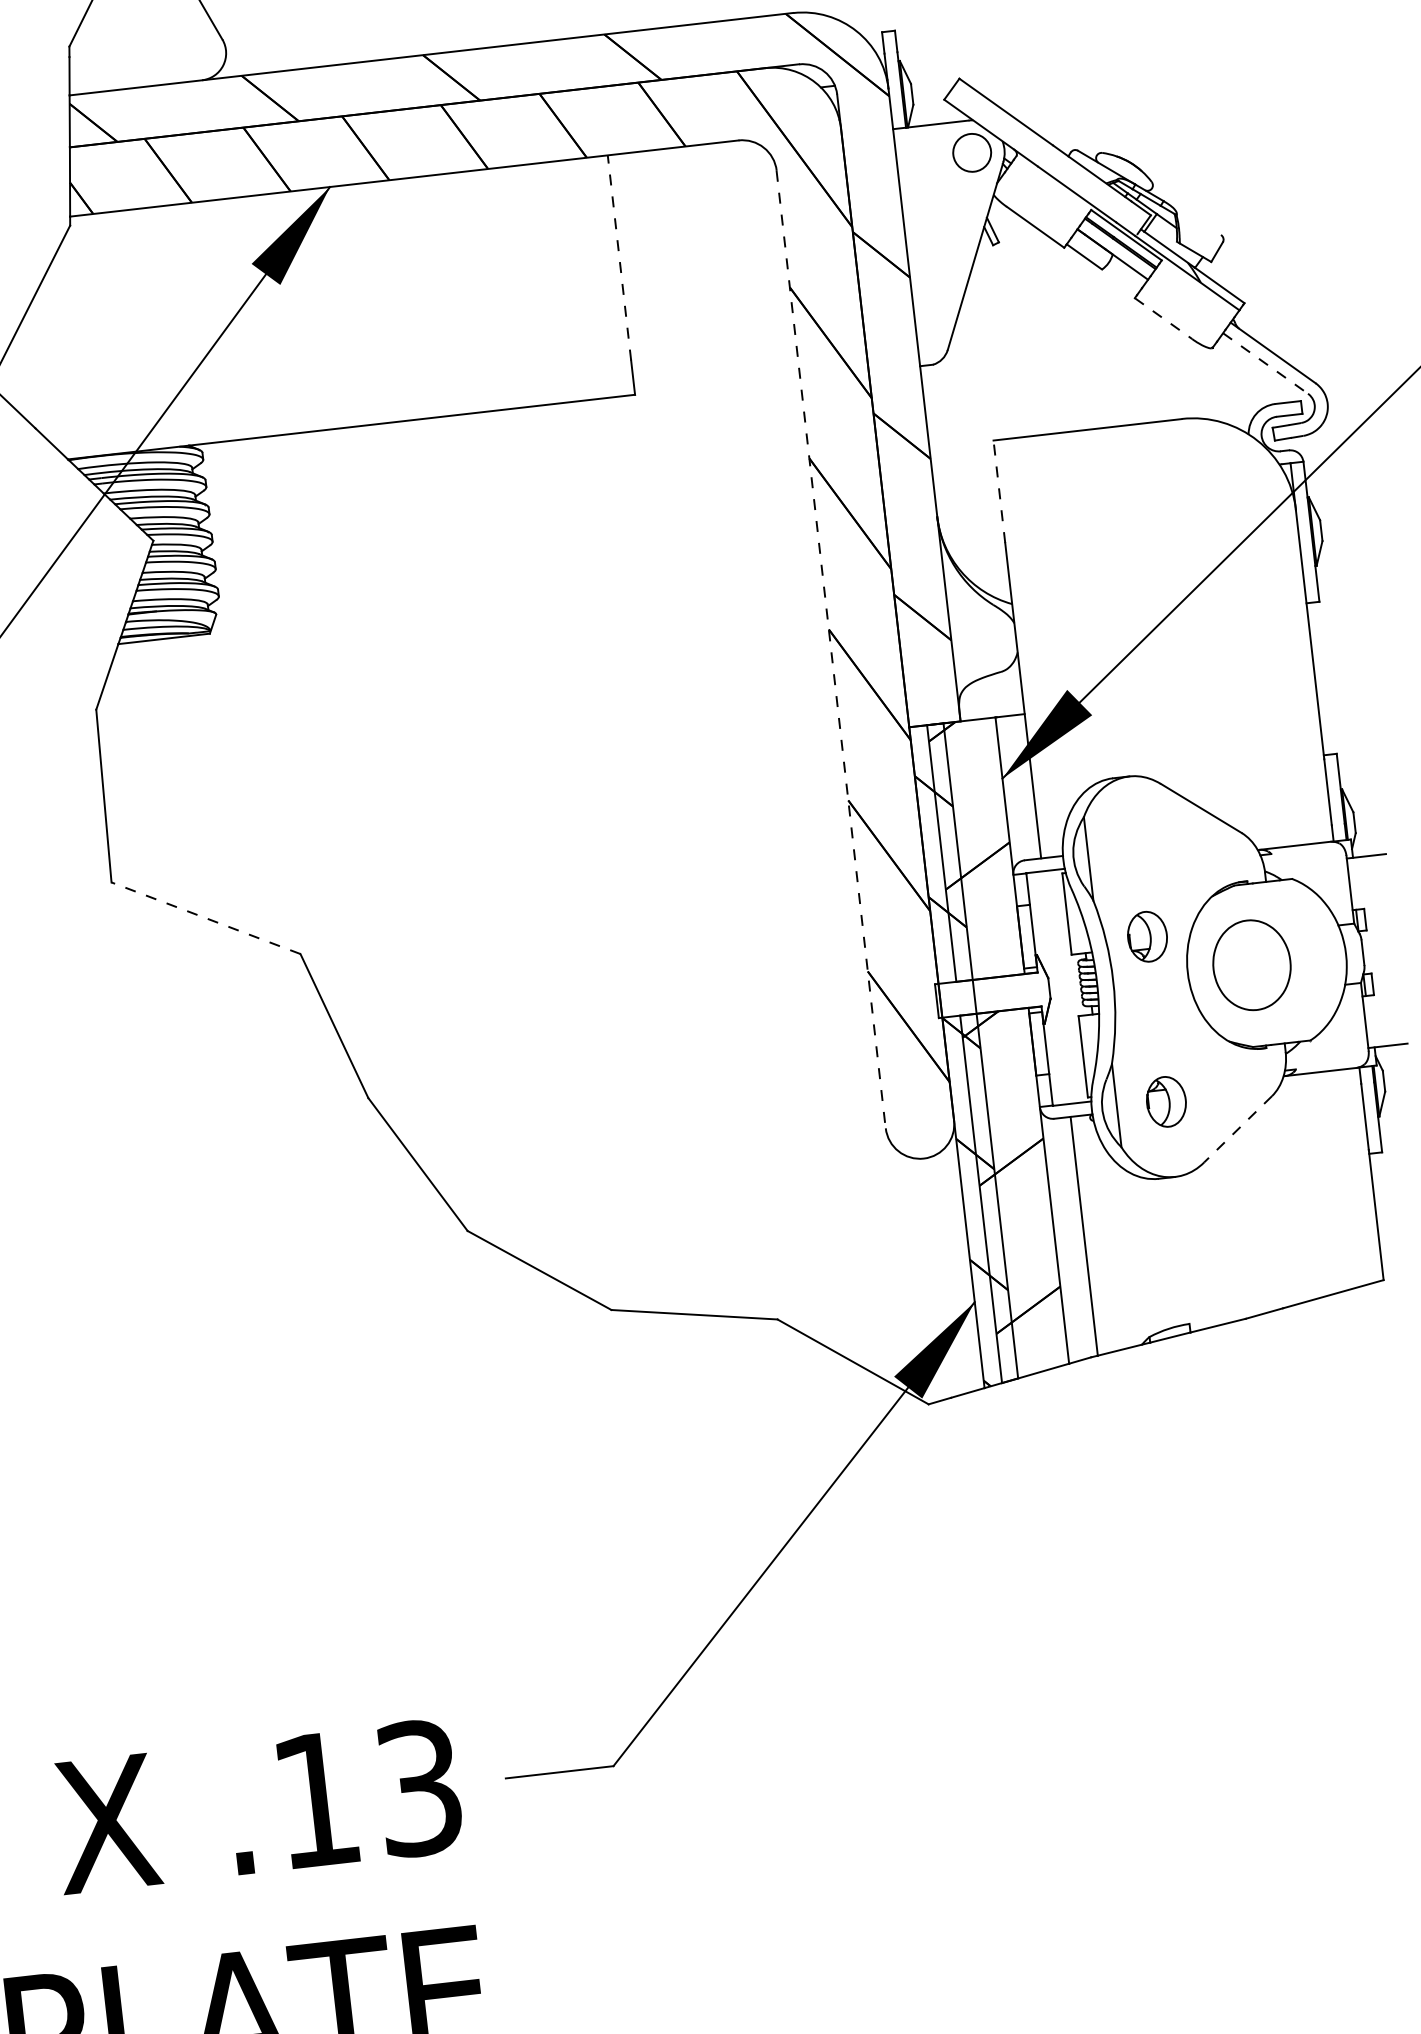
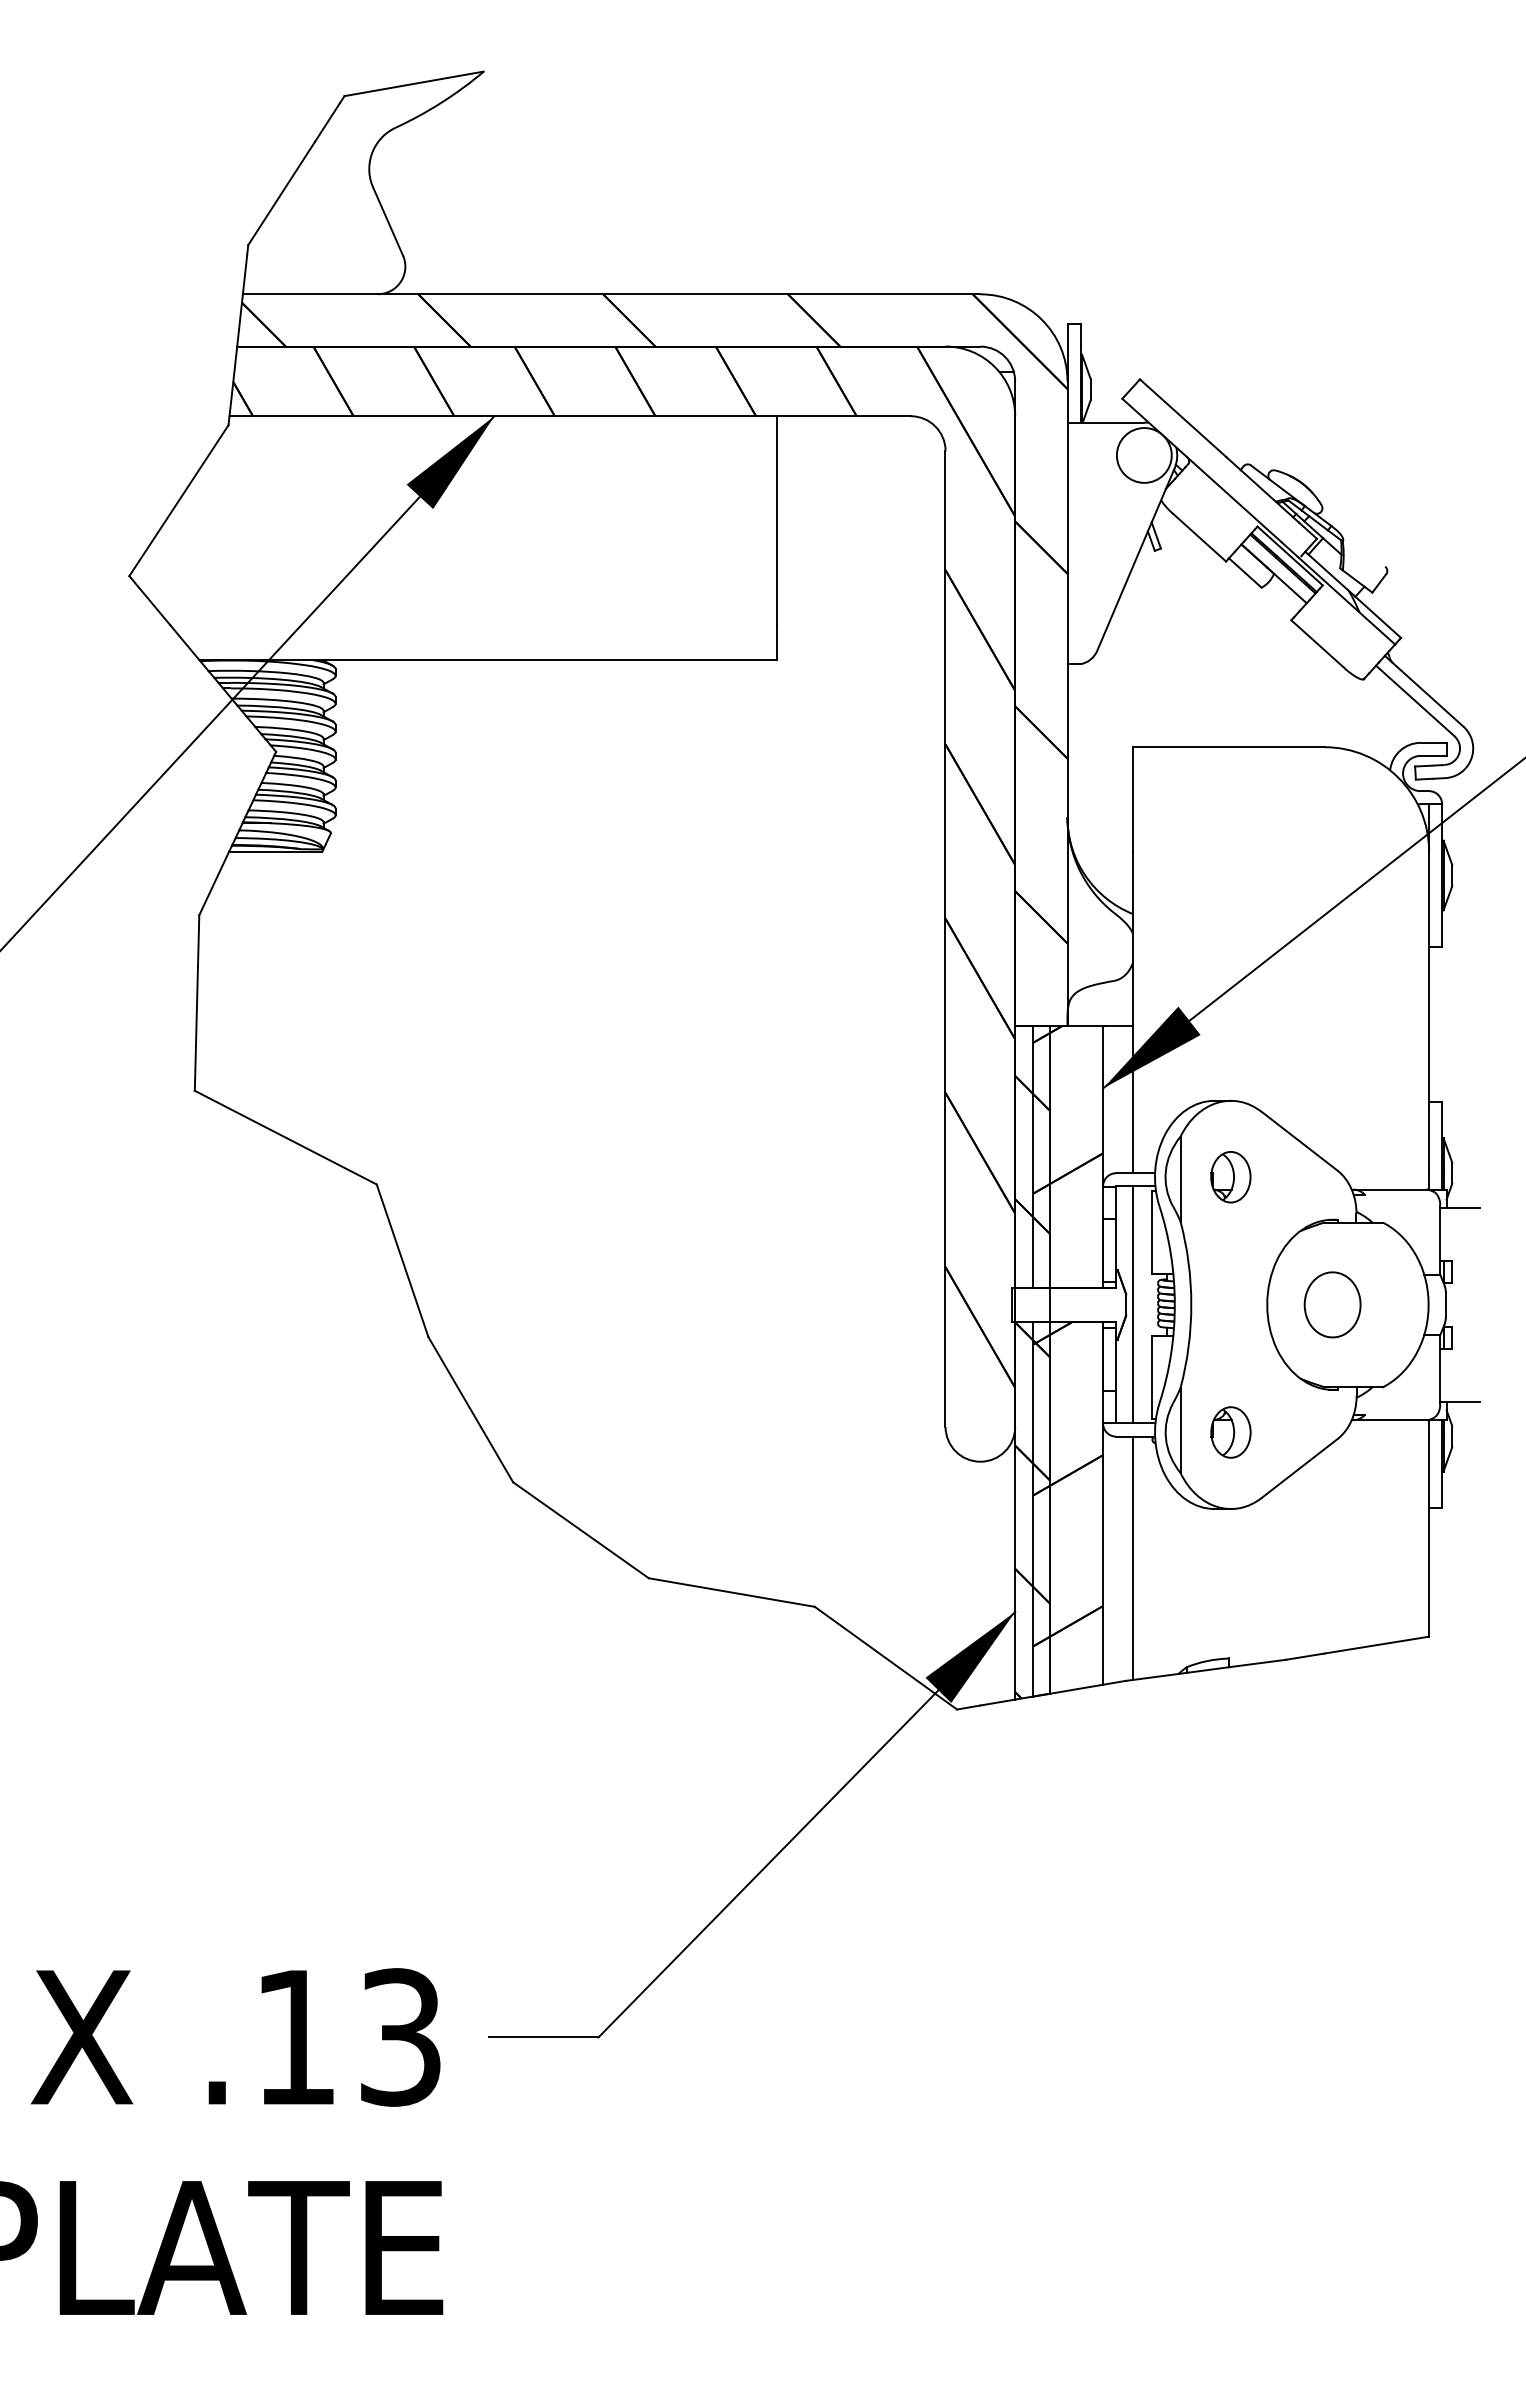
circle: (971, 152) -> (1143, 455), size x1.43
line: (619, 257) -> (777, 520), dashed -> solid
line: (1163, 318) -> (1317, 644), dashed -> solid
line: (1265, 362) -> (1415, 700), dashed -> solid
line: (999, 491) -> (1132, 799), dashed -> solid
line: (831, 650) -> (945, 939), dashed -> solid
line: (205, 918) -> (285, 1137), dashed -> solid
part: (1147, 937) -> (1230, 1177), moved
part: (1251, 964) -> (1332, 1304), size x0.71
line: (1055, 987) -> (1132, 1304), added
line: (1237, 1129) -> (1299, 1468), dashed -> solid

